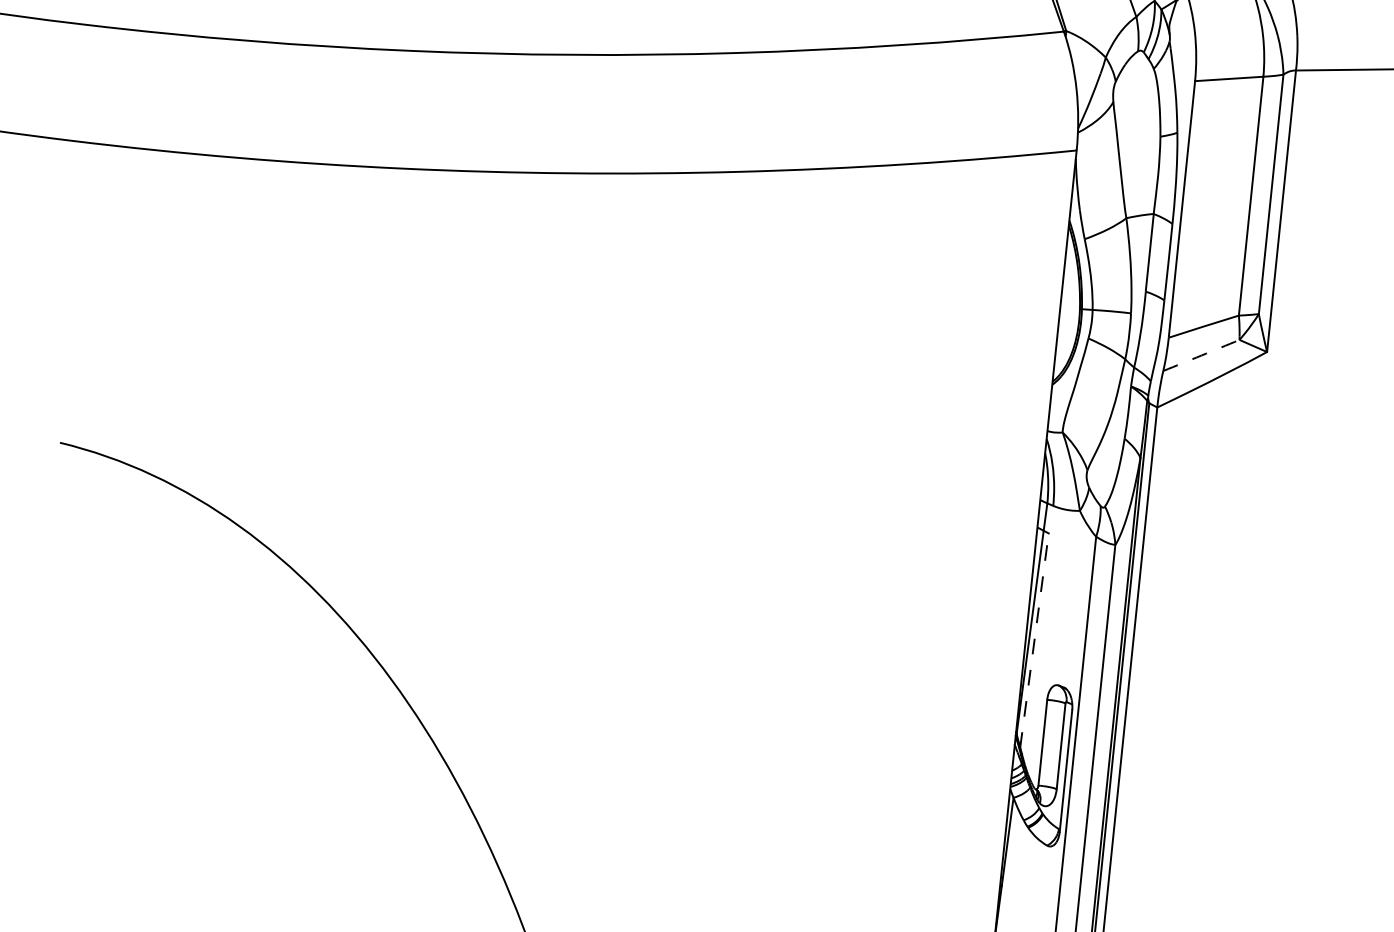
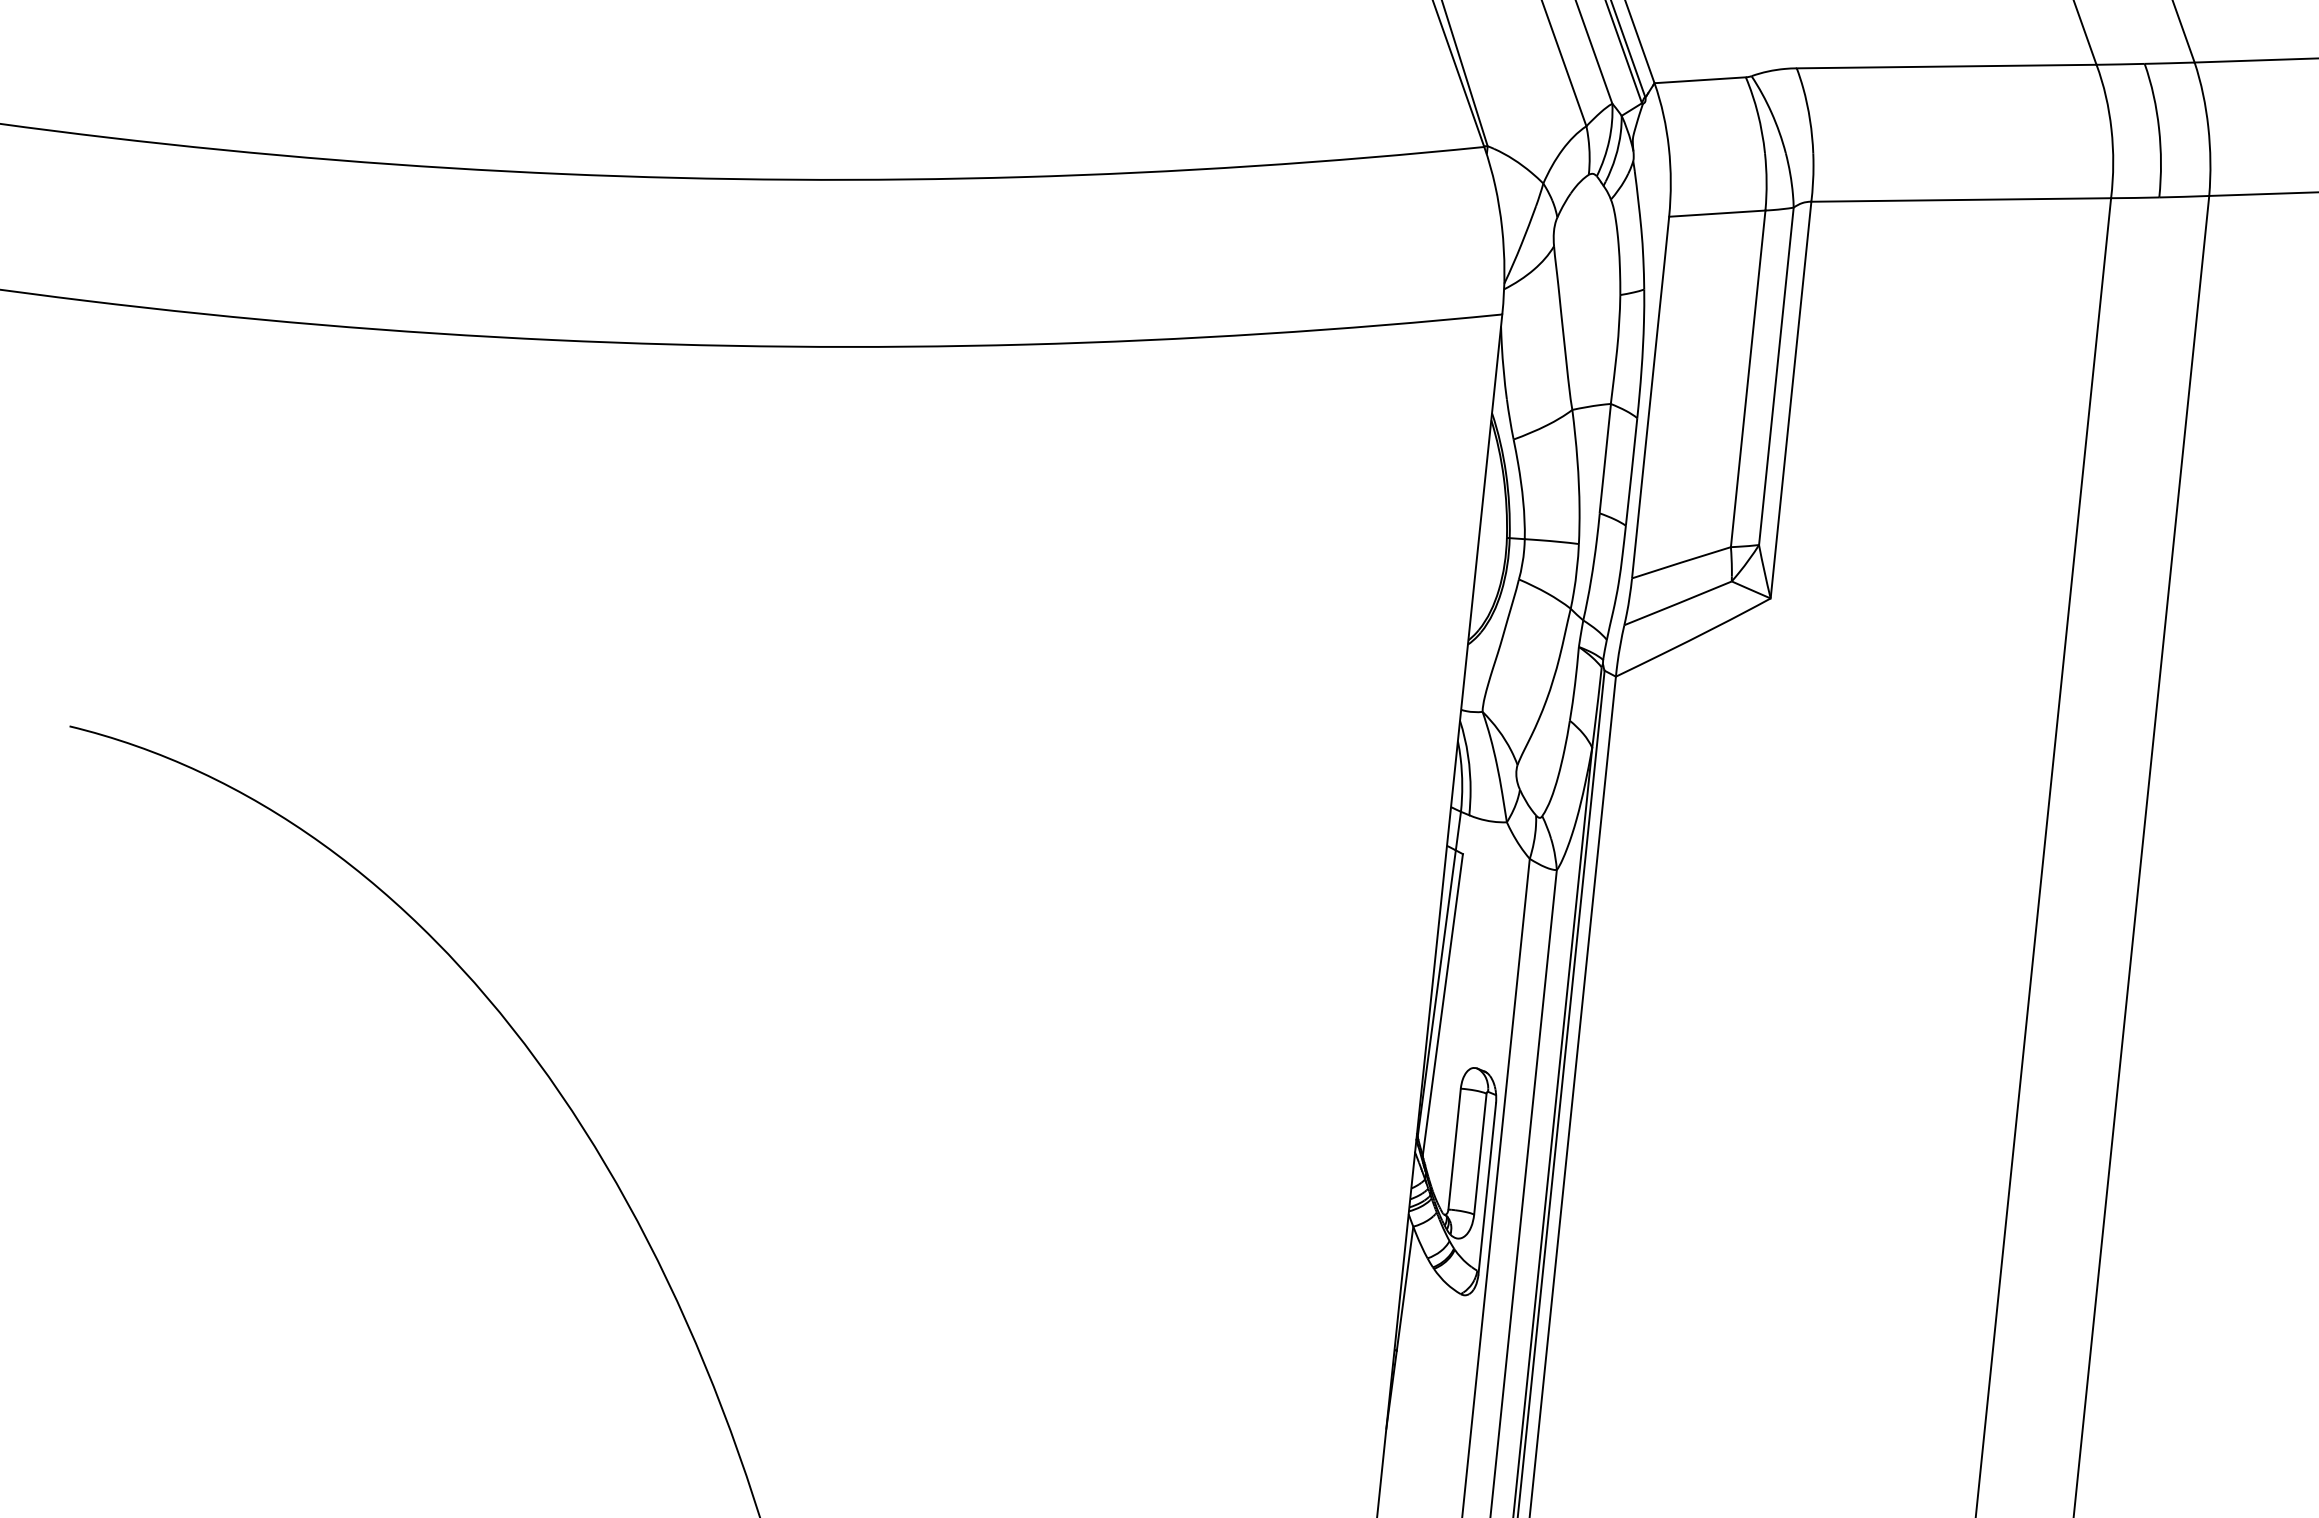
arc: (1201, 355) -> (1678, 603), dashed -> solid
line: (1034, 640) -> (1442, 1004), dashed -> solid

